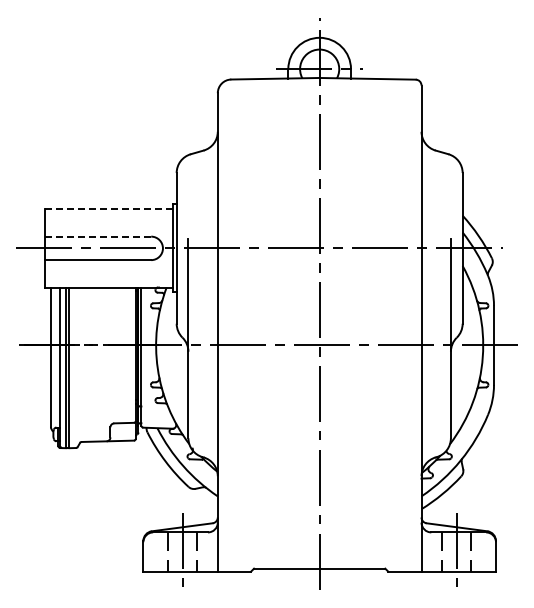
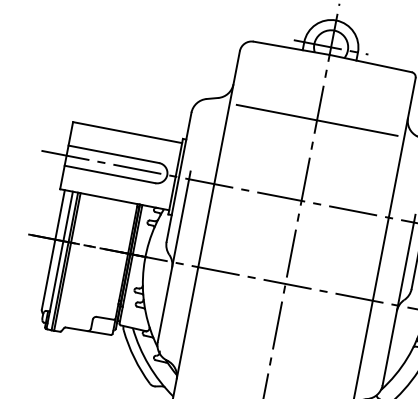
line: (319, 154) -> (316, 120), added
line: (109, 209) -> (127, 132), dashed -> solid
line: (98, 236) -> (114, 154), dashed -> solid

